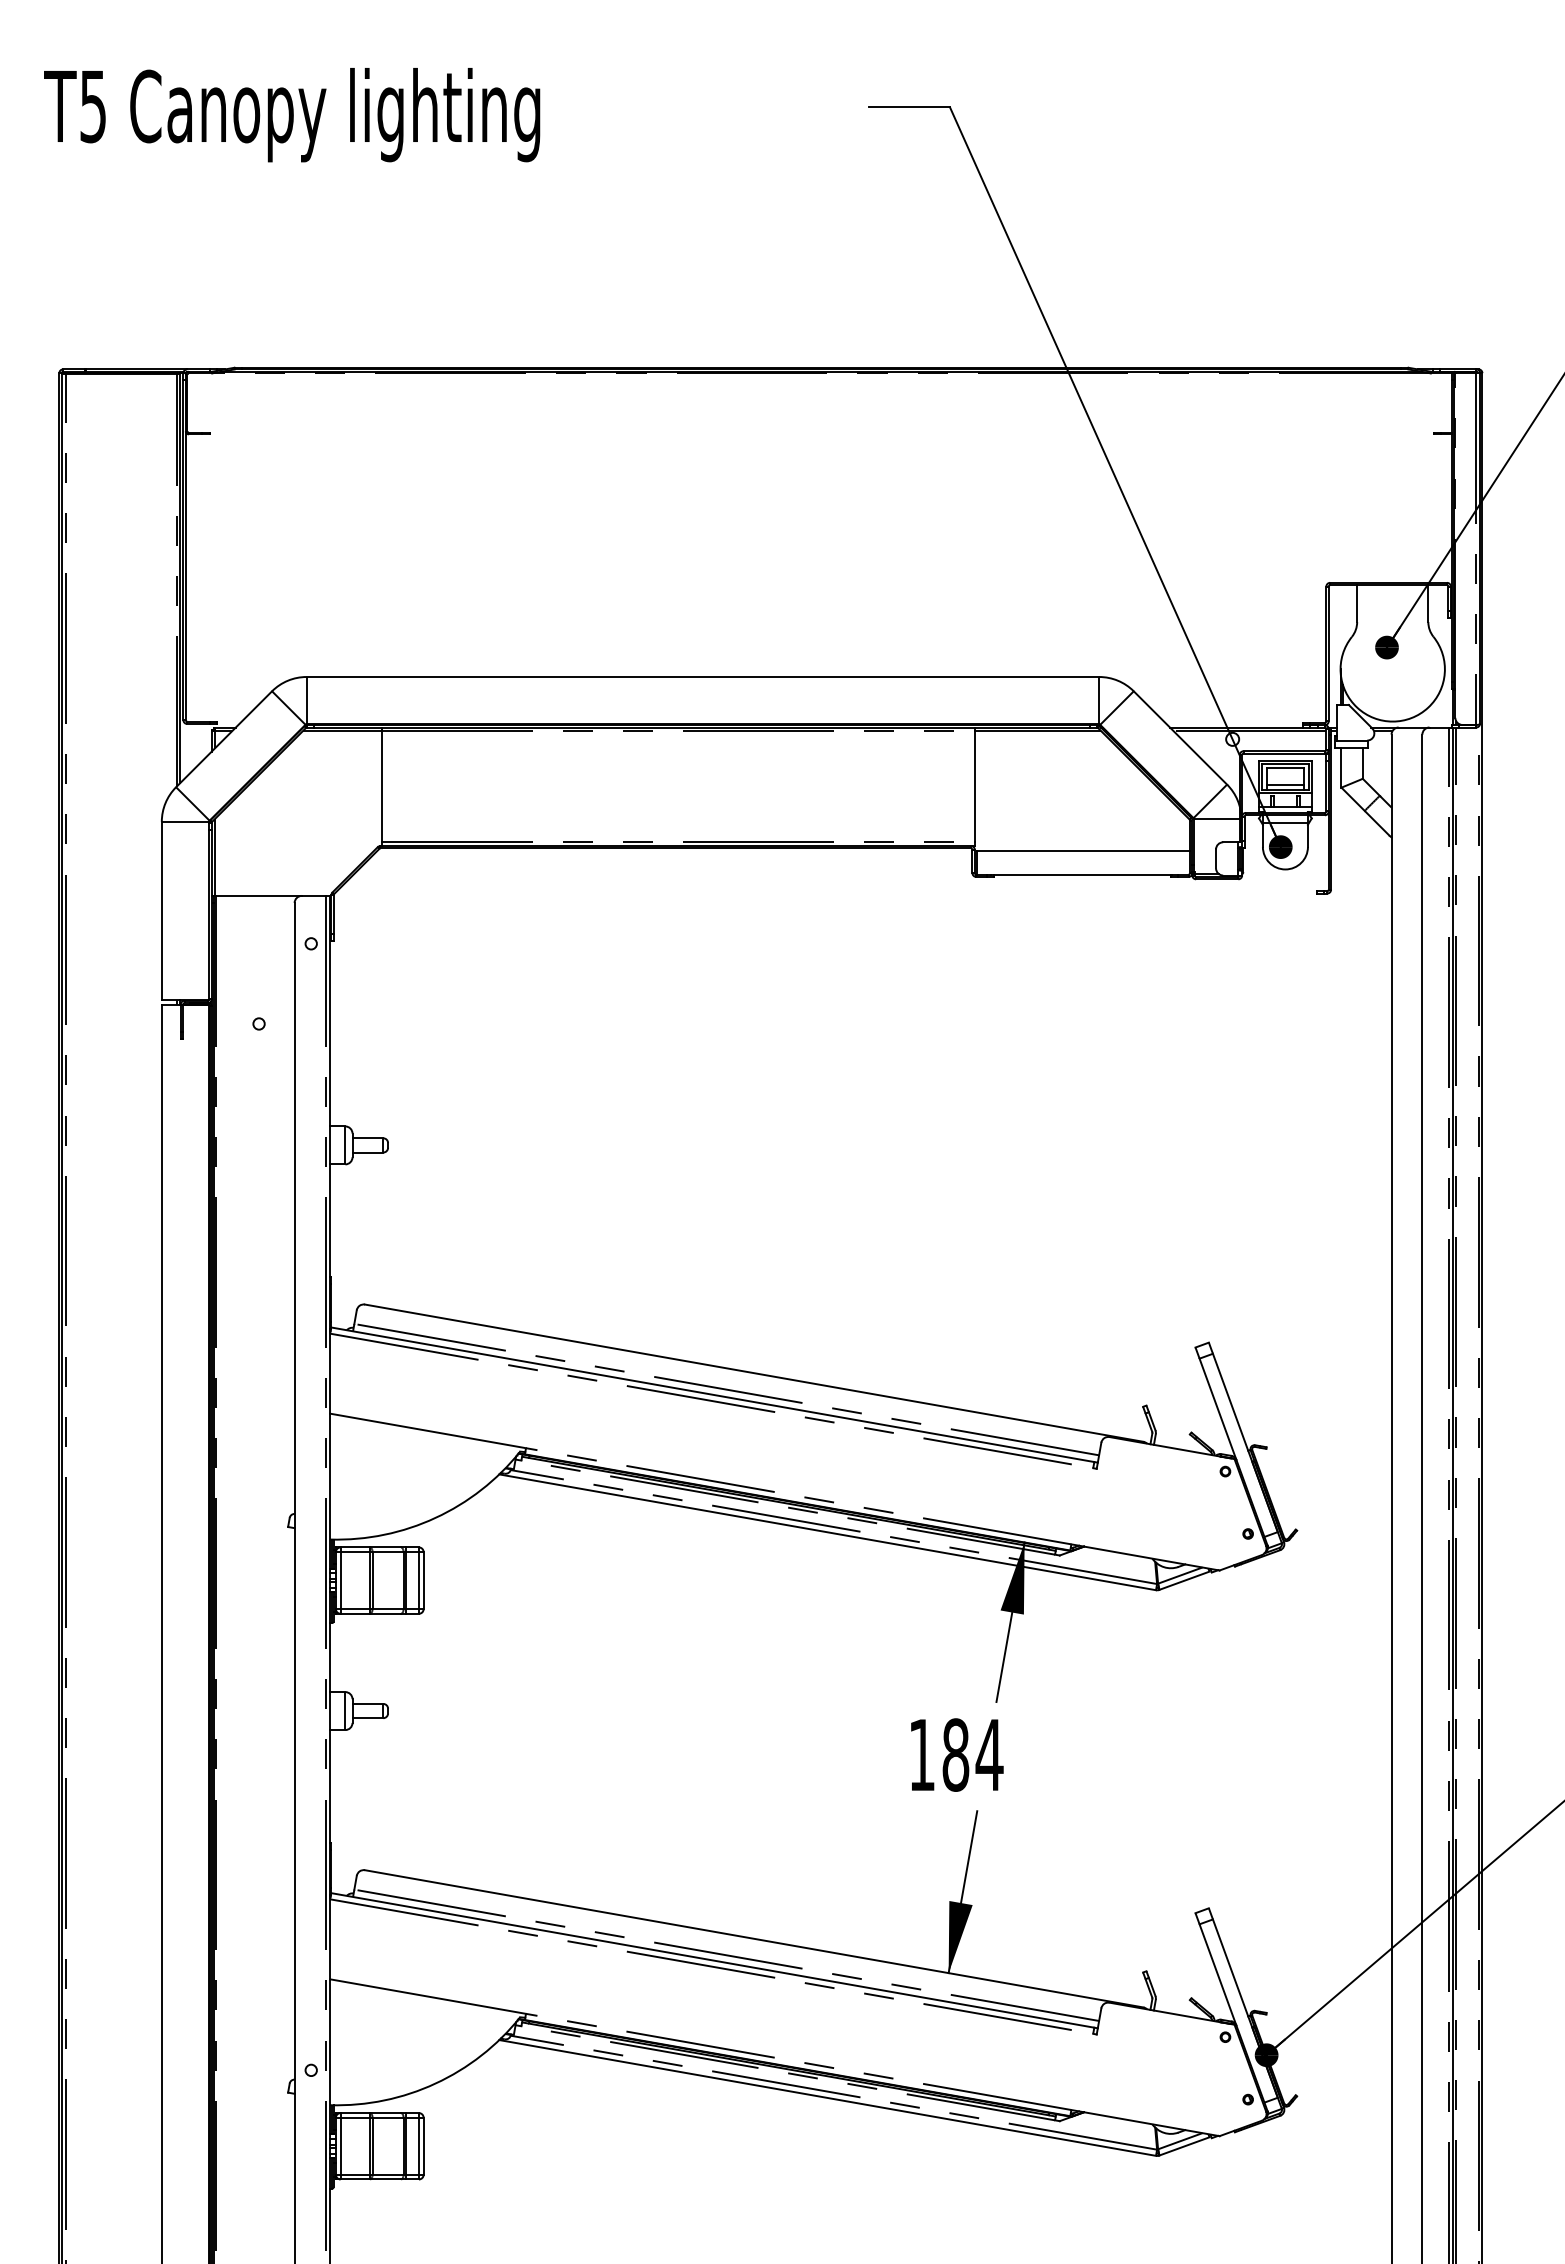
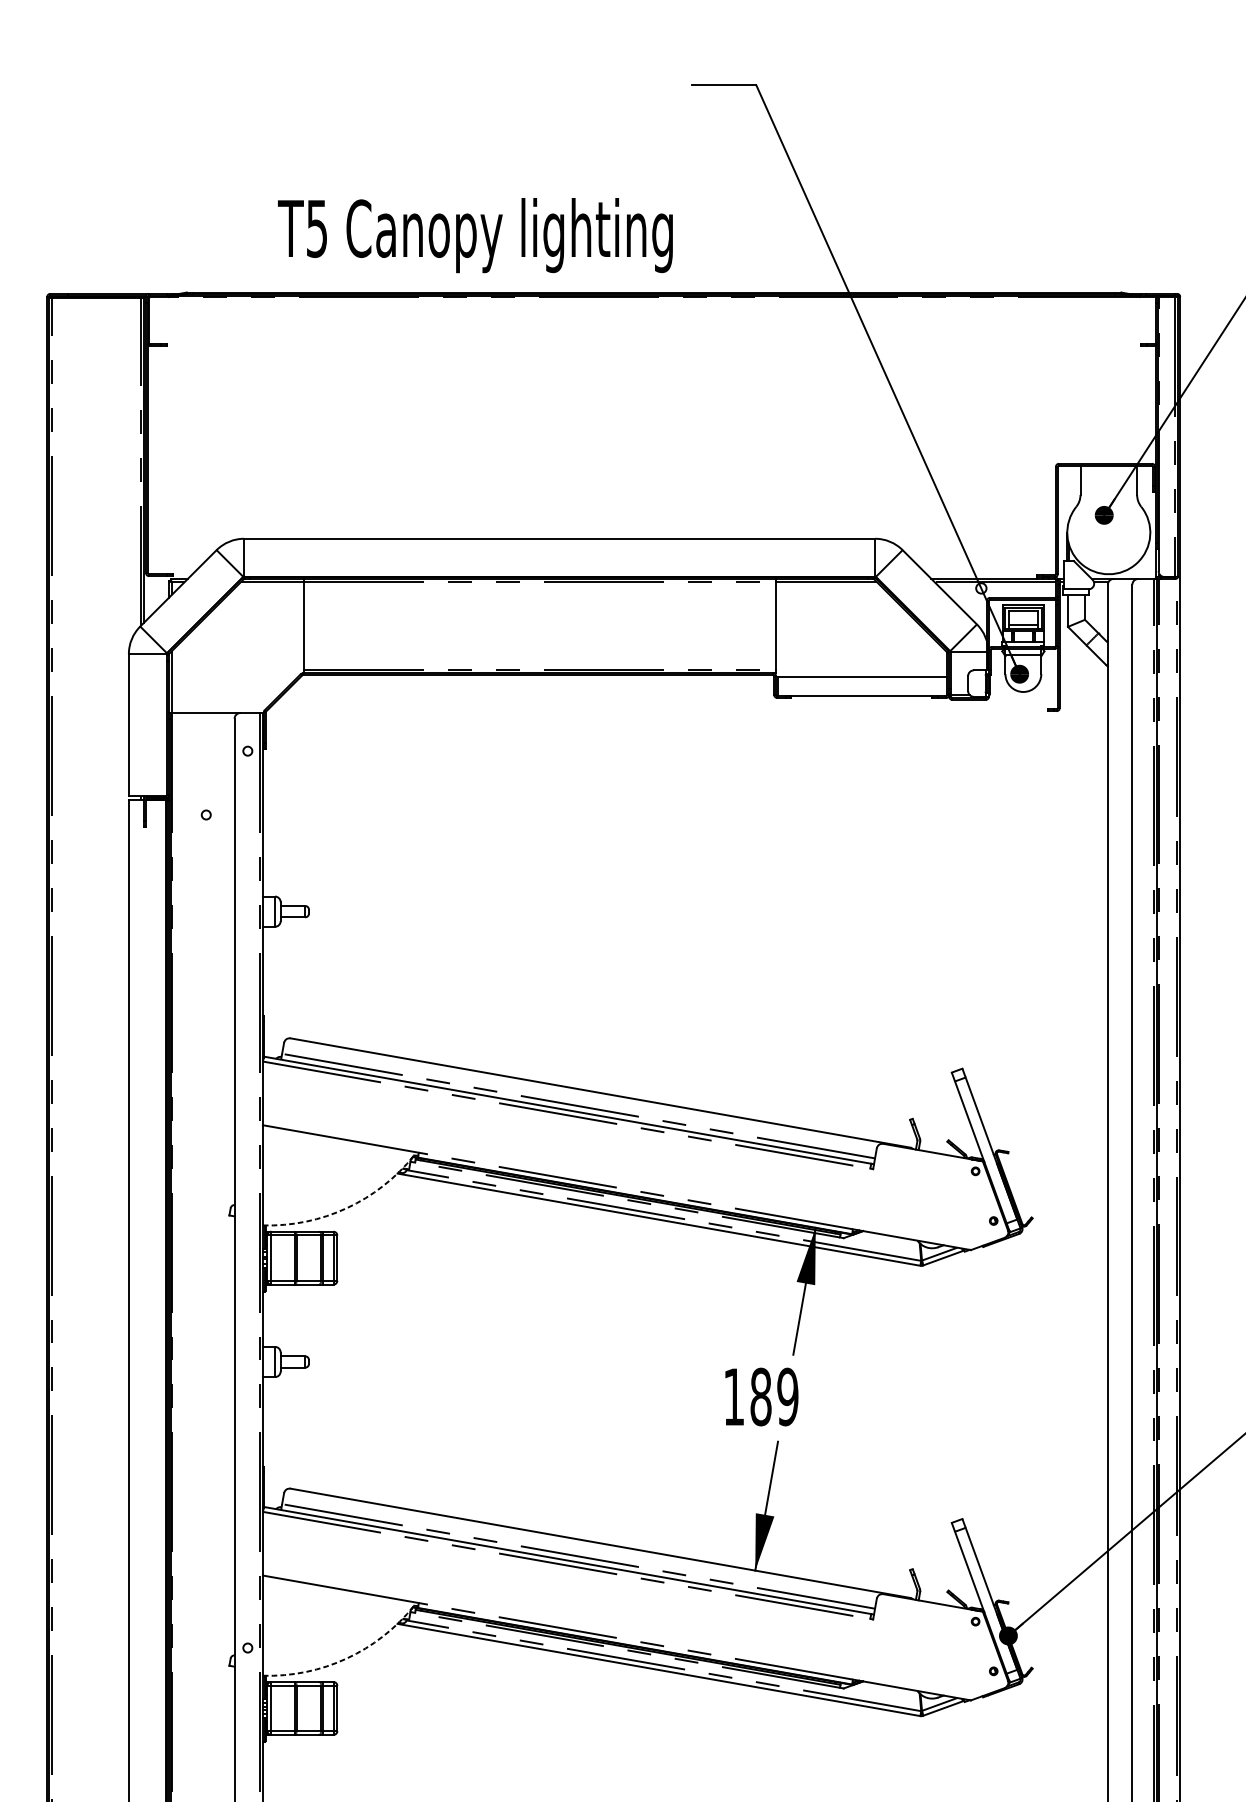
text: (292, 115) -> (475, 235), moved
arc: (435, 1517) -> (346, 1207), solid -> dashed
text: (989, 1754) -> (787, 1396), 184 -> 189
arc: (435, 2083) -> (346, 1658), solid -> dashed

